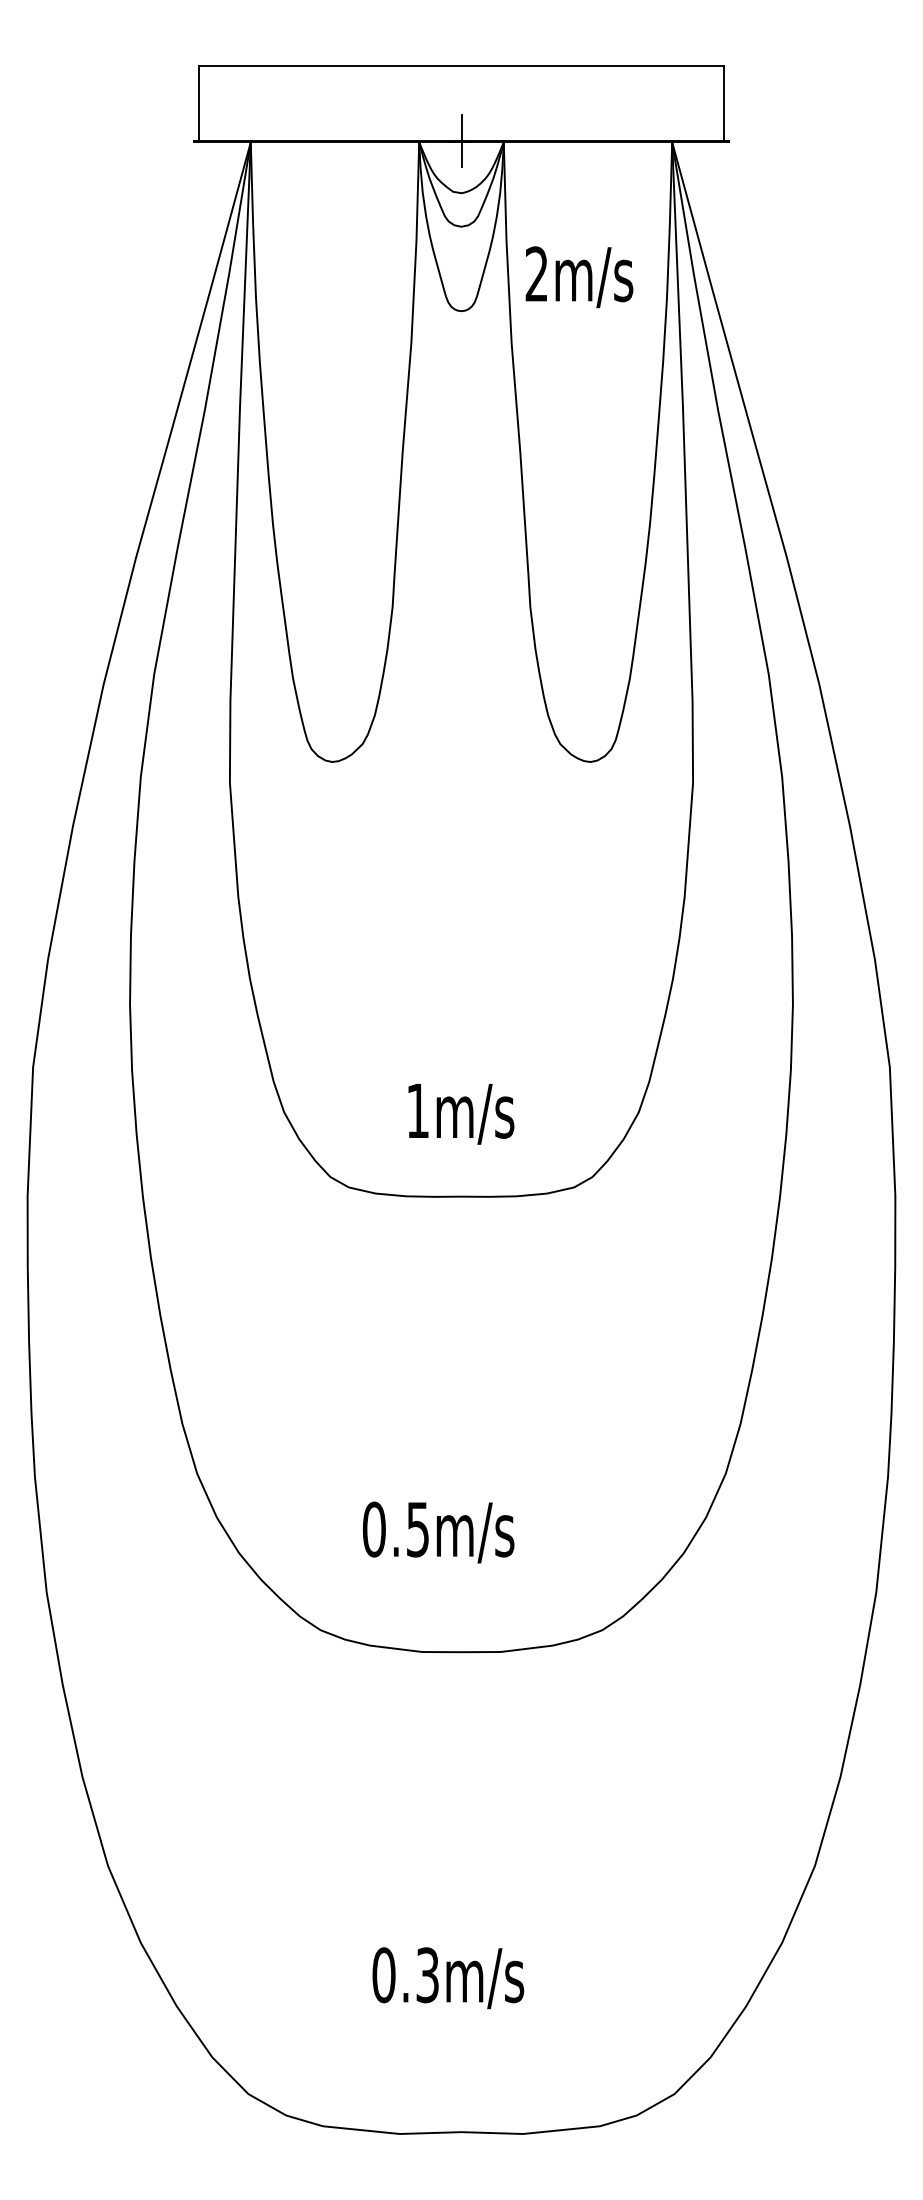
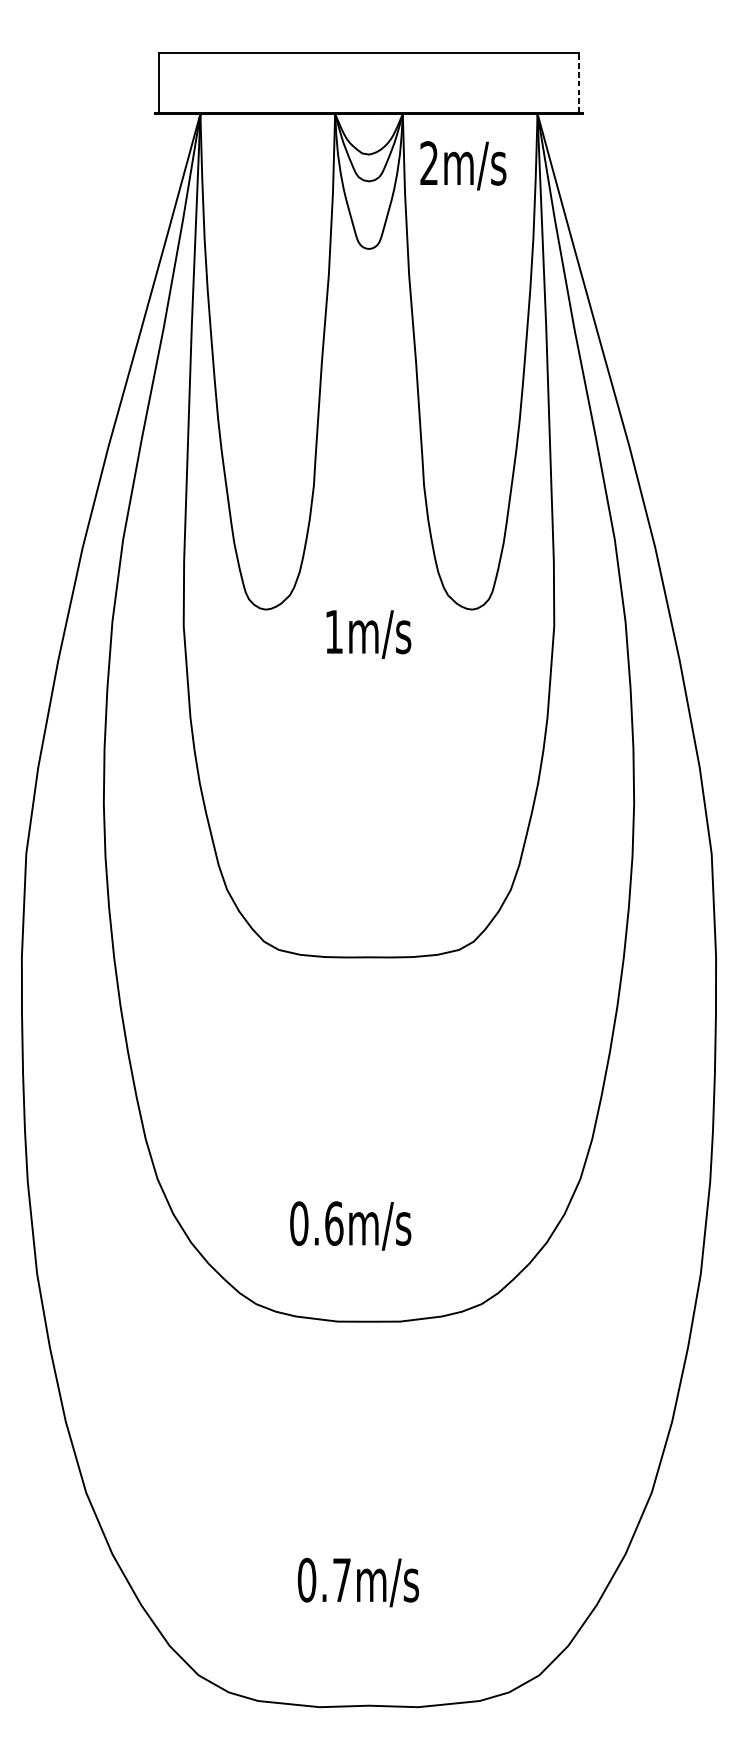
line: (724, 102) -> (579, 82), solid -> dashed
line: (461, 140) -> (369, 112), removed
text: (579, 277) -> (463, 166), moved
text: (461, 1114) -> (369, 634), moved
text: (417, 1529) -> (333, 1223), 0.5m/s -> 0.6m/s
text: (427, 1975) -> (341, 1580), 0.3m/s -> 0.7m/s

